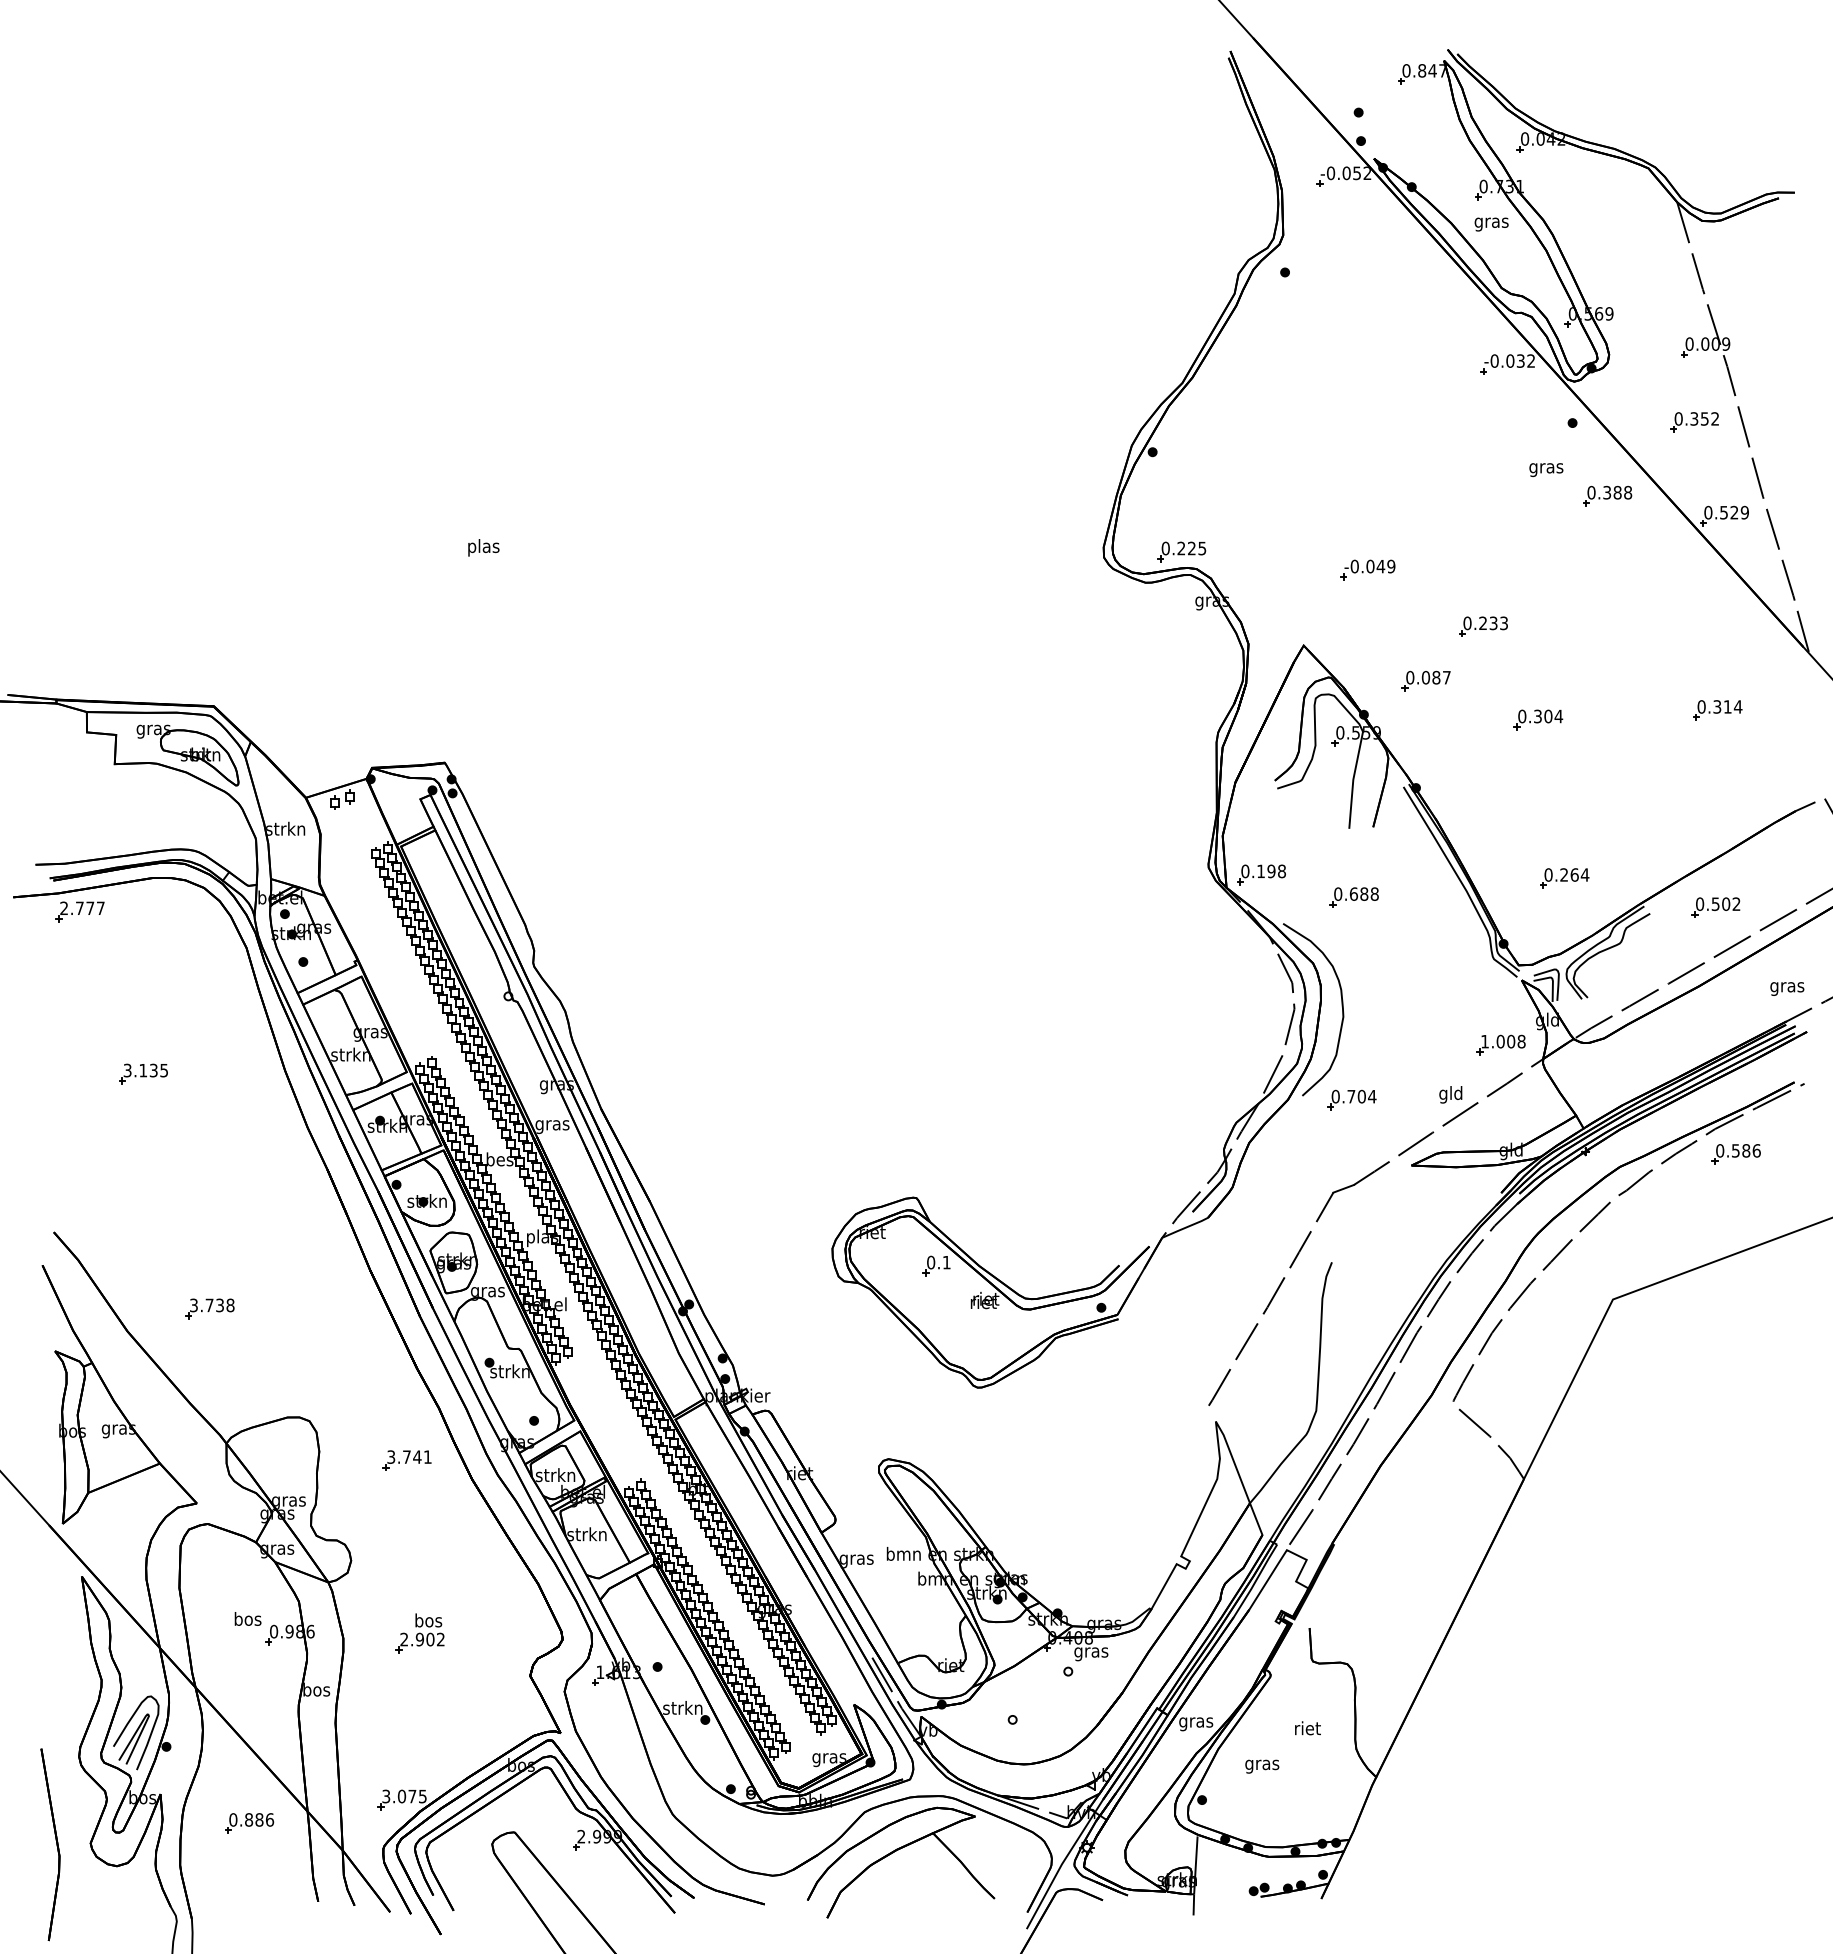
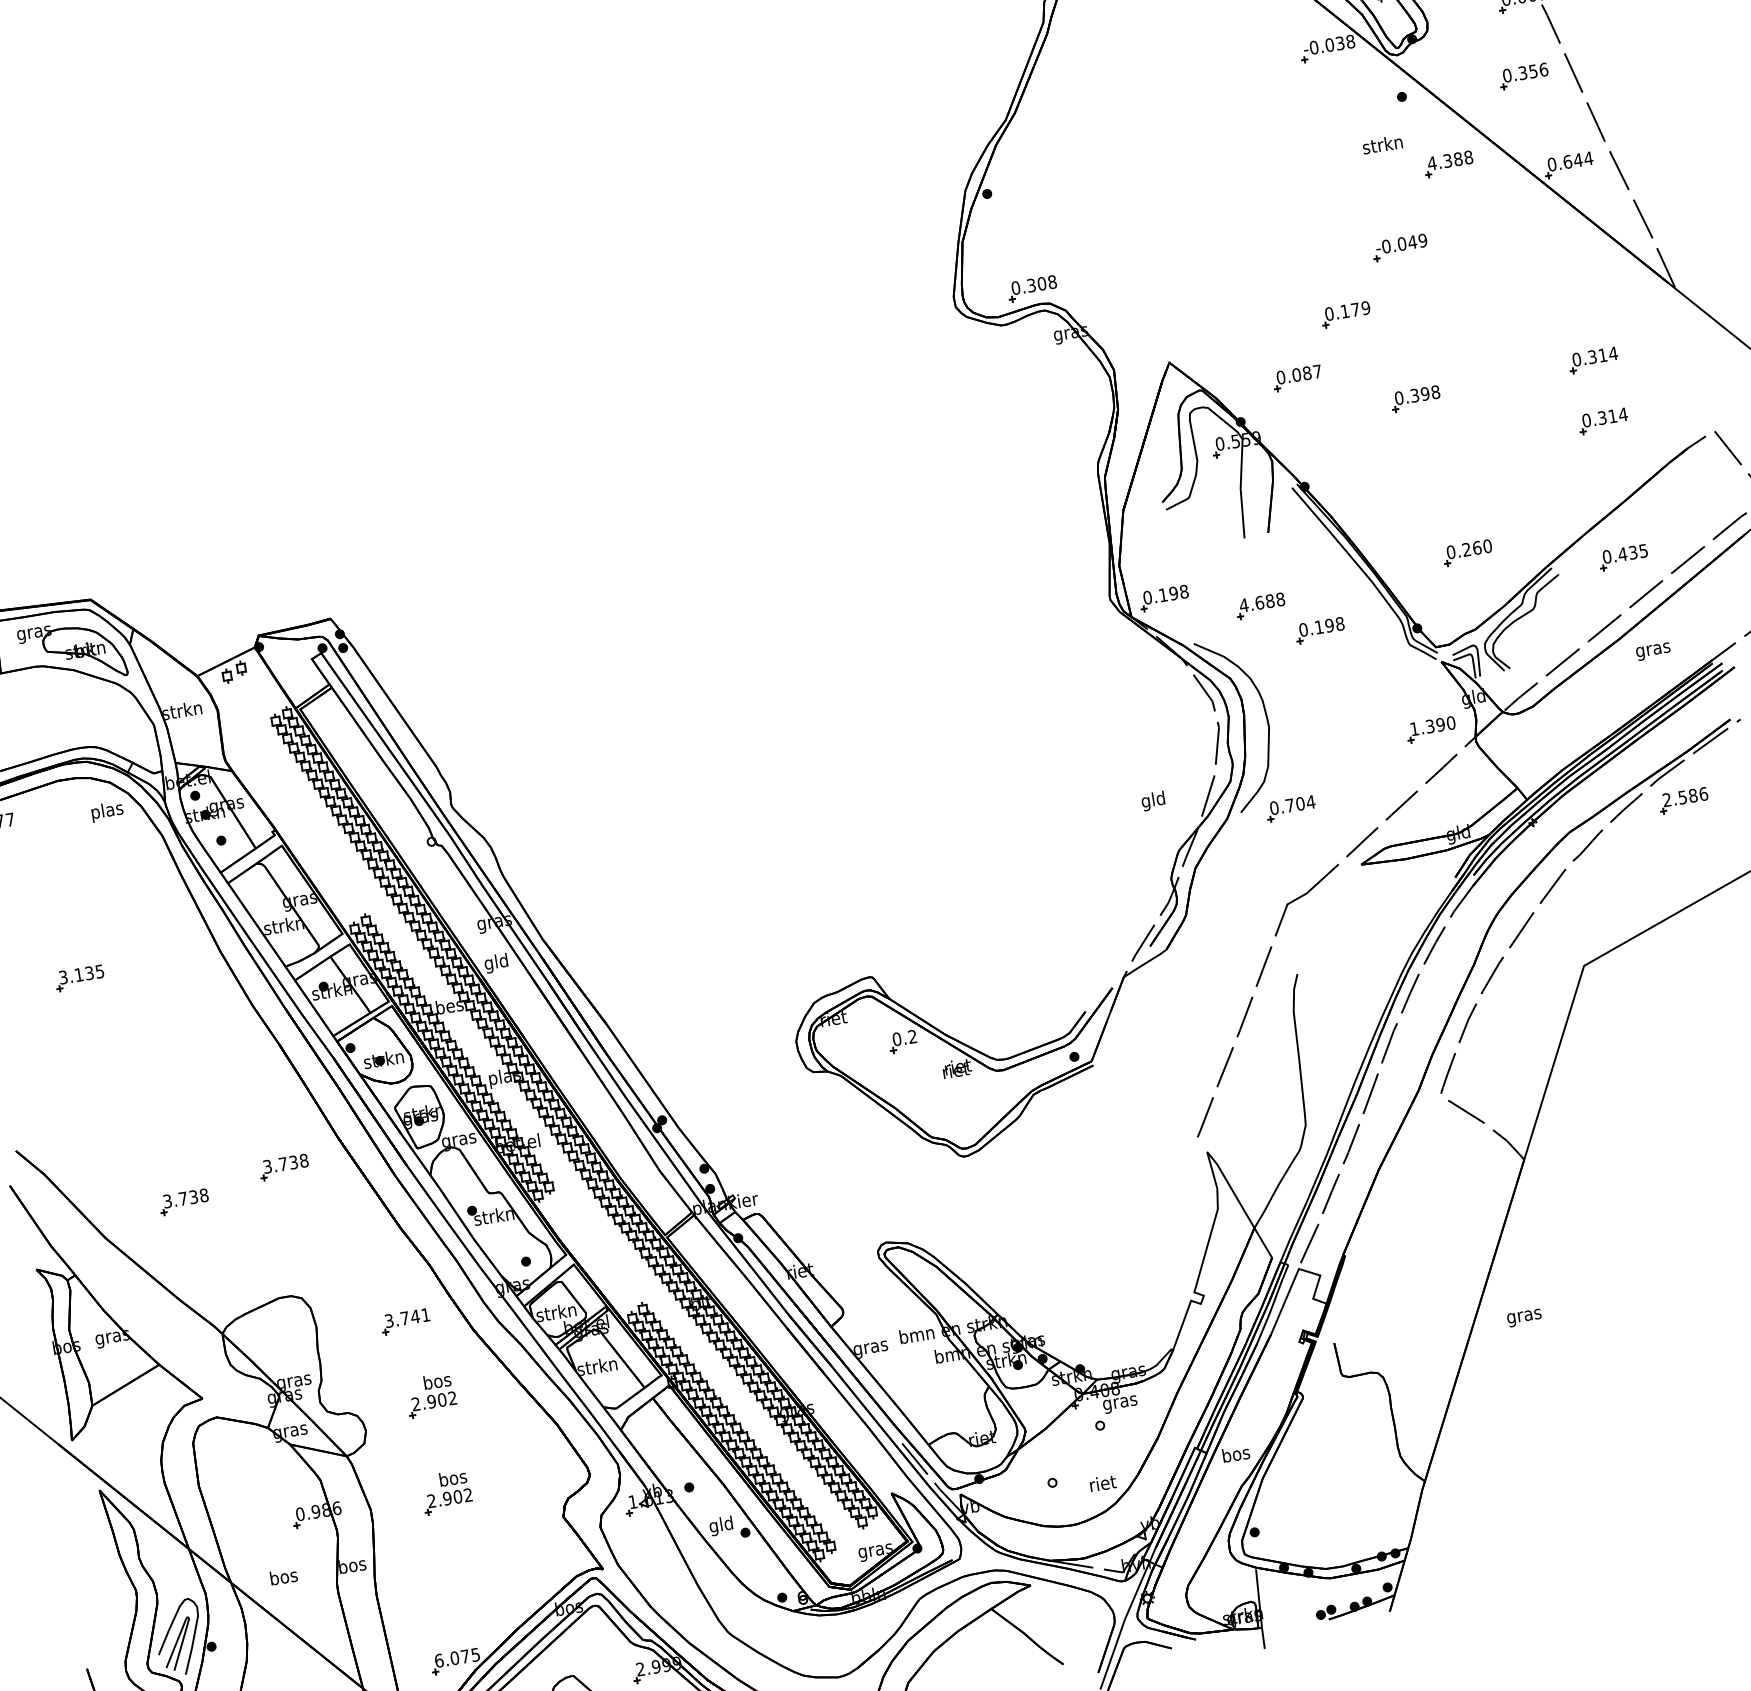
text: (1531, 360) -> (1350, 41), -0.032 -> -0.038
text: (1715, 418) -> (1543, 69), 0.352 -> 0.356
text: (1545, 468) -> (1382, 146), gras -> strkn
text: (1591, 492) -> (1432, 163), 0.388 -> 4.388
text: (1734, 512) -> (1578, 160), 0.529 -> 0.644
text: (483, 547) -> (107, 811), moved
text: (1191, 548) -> (1041, 283), 0.225 -> 0.308
part: (1367, 569) -> (1399, 247), moved
text: (1493, 623) -> (1355, 309), 0.233 -> 0.179
text: (1553, 716) -> (1430, 393), 0.304 -> 0.398
part: (1717, 771) -> (1603, 421), added
text: (1584, 874) -> (1486, 545), 0.264 -> 0.260
text: (1337, 893) -> (1243, 604), 0.688 -> 4.688
text: (1725, 904) -> (1632, 553), 0.502 -> 0.435
part: (1408, 930) -> (1320, 630), added
text: (1787, 988) -> (1653, 651), moved
text: (1510, 1041) -> (1440, 724), 1.008 -> 1.390
text: (1450, 1094) -> (1153, 800), moved
text: (552, 1125) -> (496, 963), gras -> gld
text: (1720, 1150) -> (1667, 799), 0.586 -> 2.586
text: (946, 1262) -> (912, 1036), 0.1 -> 0.2
part: (312, 1290) -> (283, 1167), added
part: (419, 1536) -> (430, 1395), added
text: (247, 1618) -> (283, 1576), moved
text: (682, 1709) -> (720, 1525), strkn -> gld
text: (1196, 1722) -> (1236, 1455), gras -> bos
text: (1307, 1728) -> (1102, 1483), moved
text: (1262, 1766) -> (1524, 1317), moved
text: (386, 1796) -> (439, 1660), 3.075 -> 6.075

